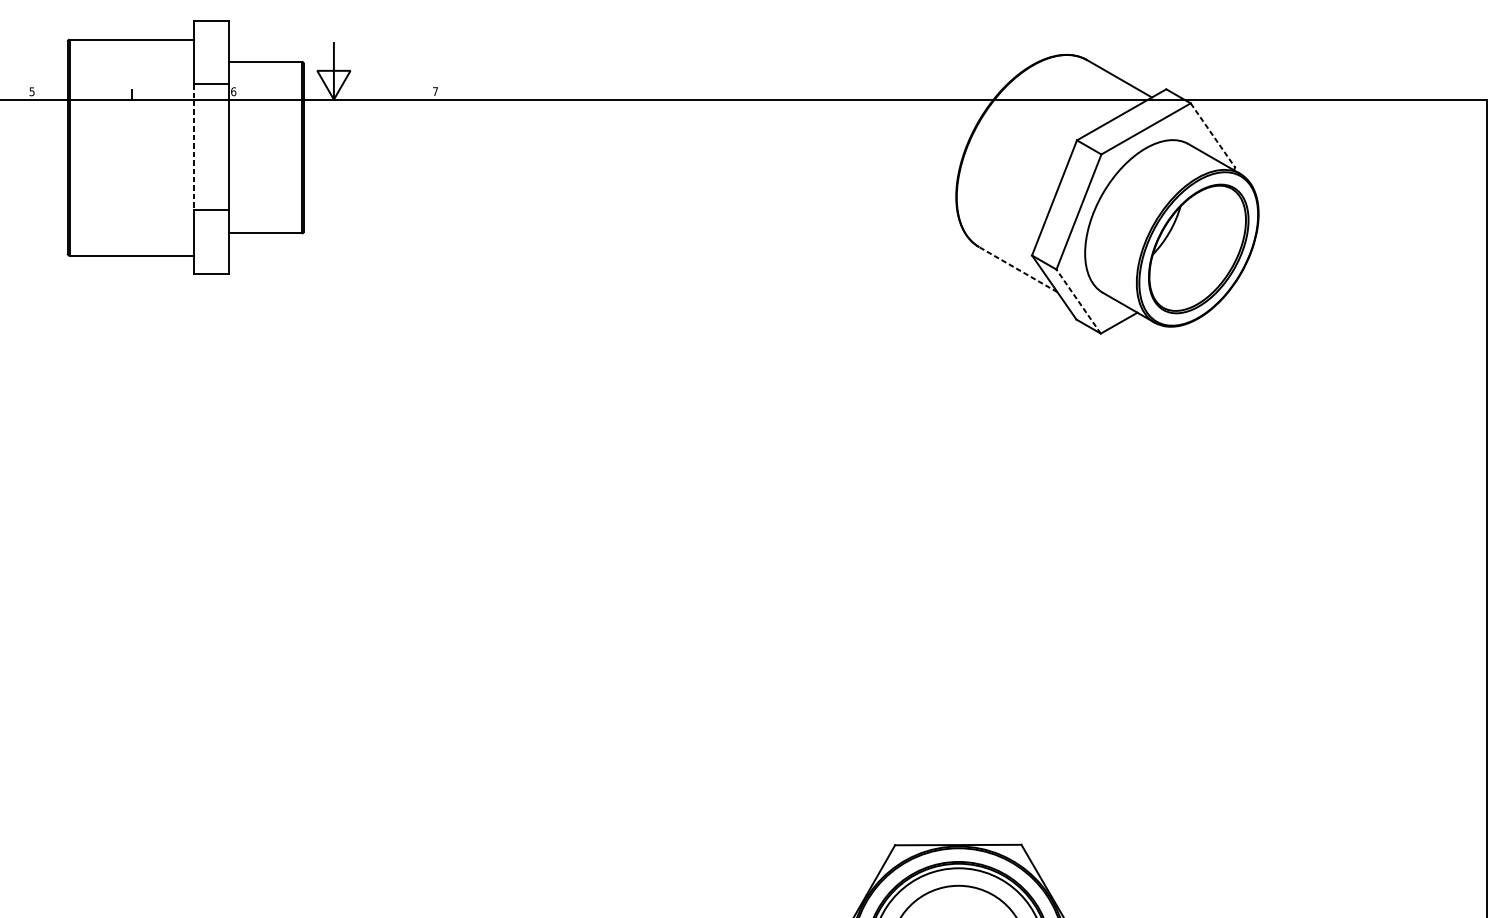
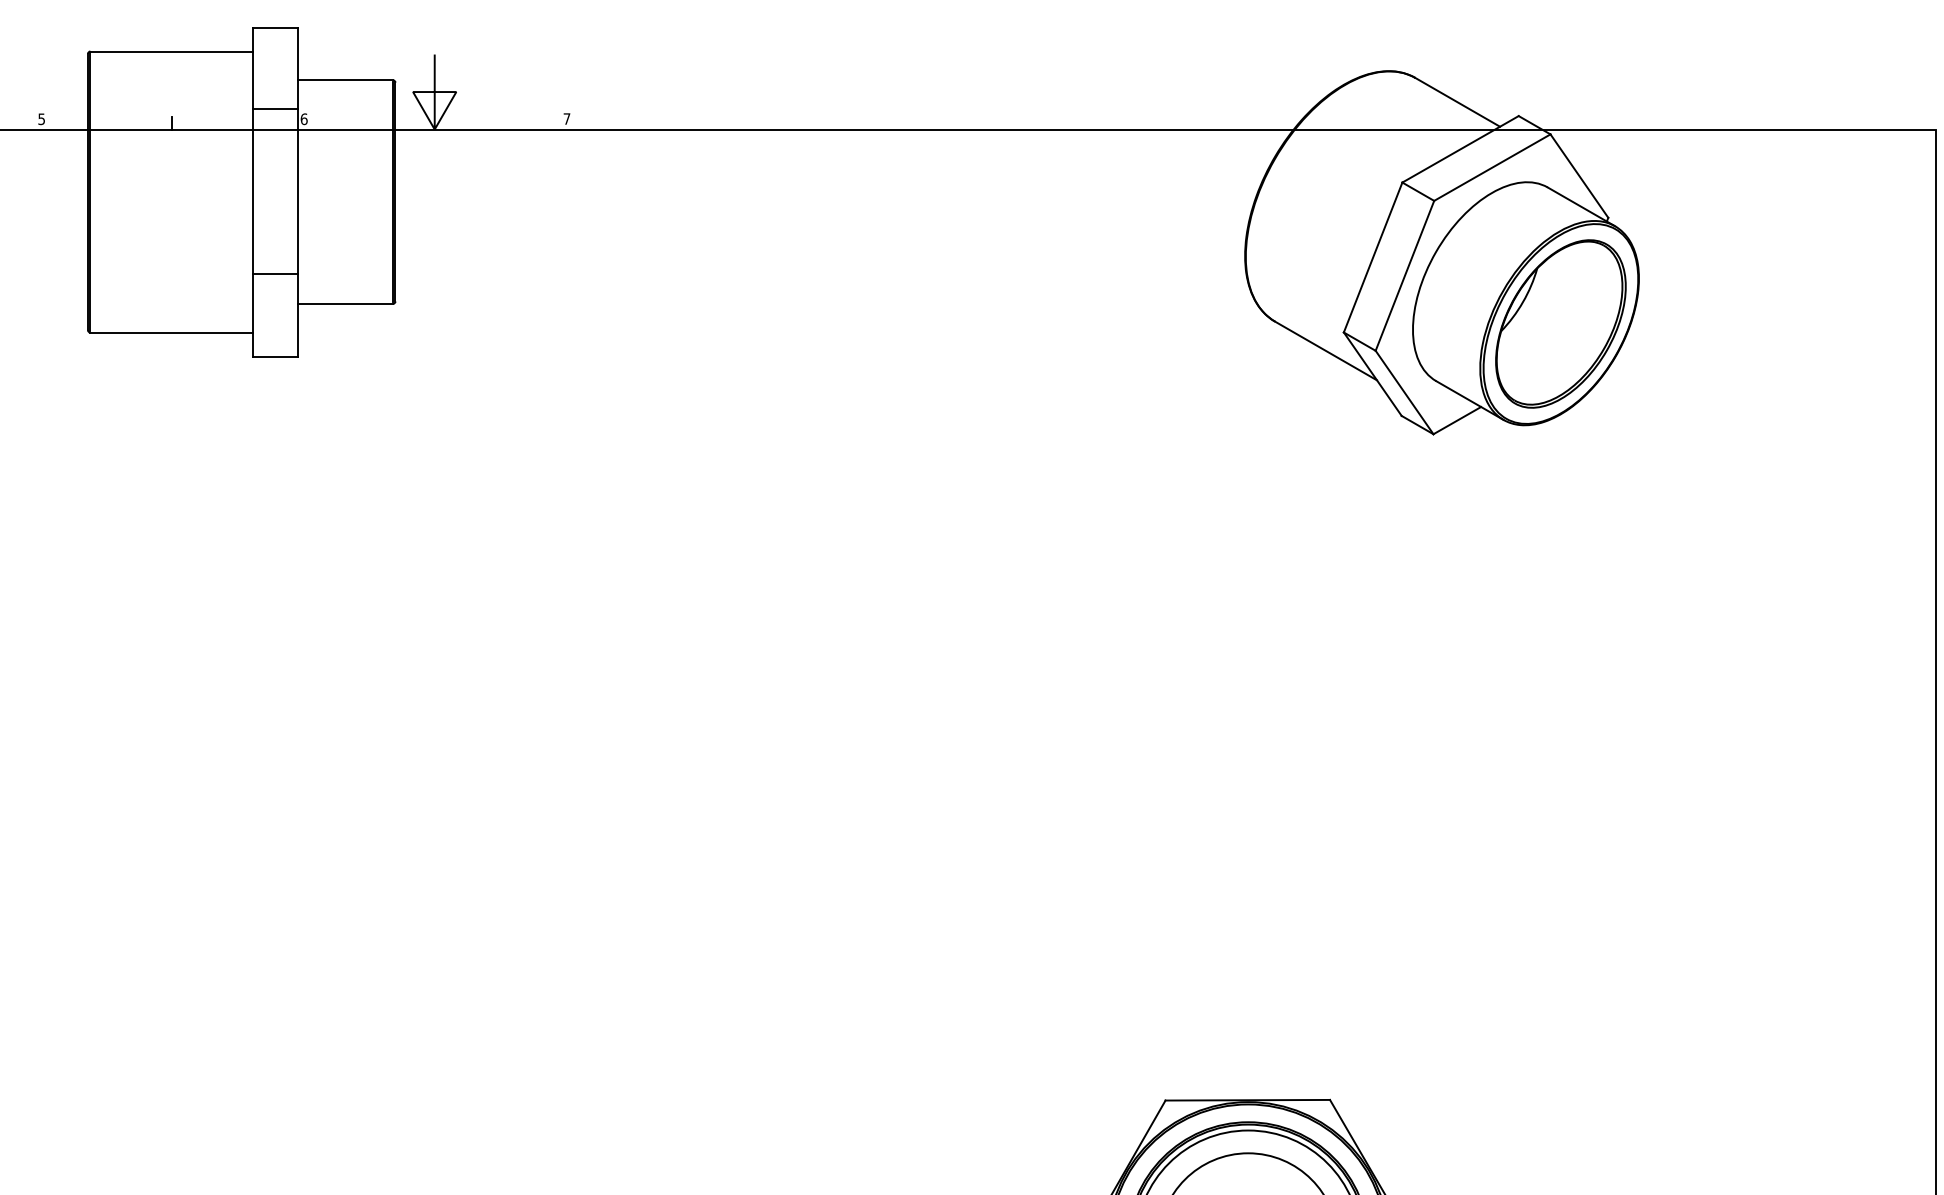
line: (1212, 135) -> (1579, 176), dashed -> solid
line: (194, 148) -> (253, 192), dashed -> solid
line: (1018, 269) -> (1326, 350), dashed -> solid
line: (1078, 301) -> (1404, 392), dashed -> solid

